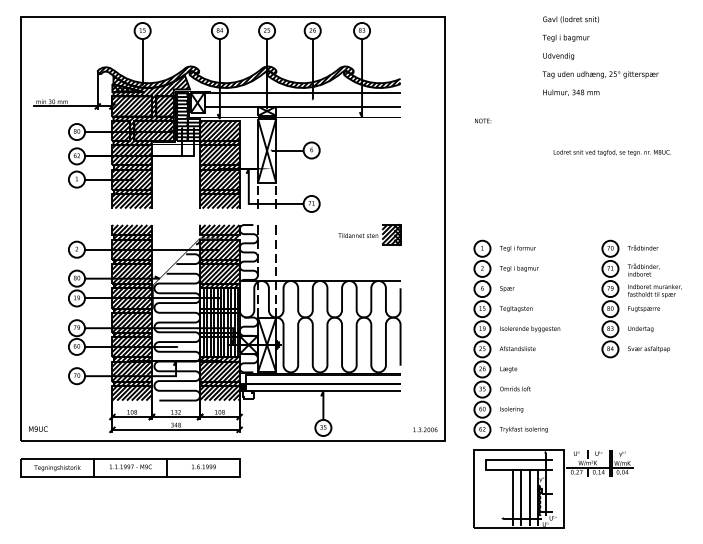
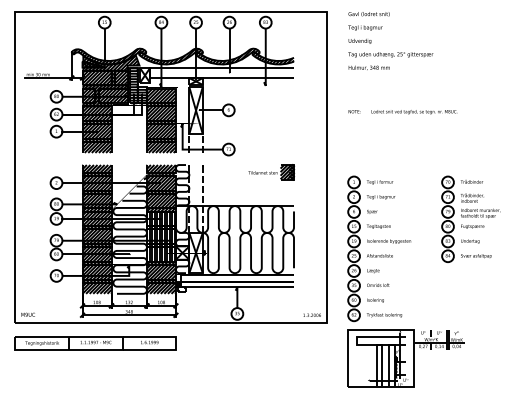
text: (600, 56) -> (390, 41), moved
text: (483, 120) -> (354, 111), moved
text: (612, 153) -> (414, 112), moved

